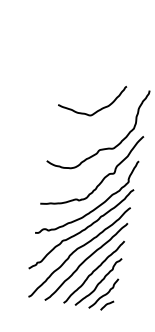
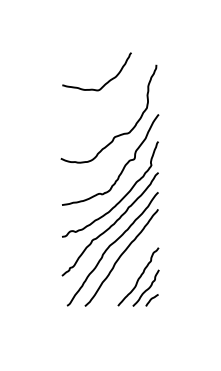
curve: (97, 110) -> (104, 83), moved
curve: (93, 272) -> (131, 267), removed

